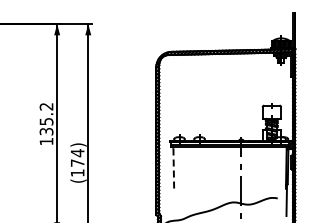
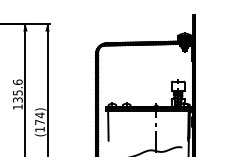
text: (46, 106) -> (17, 82), 135.2 -> 135.6
line: (173, 169) -> (108, 126), dashed -> solid

